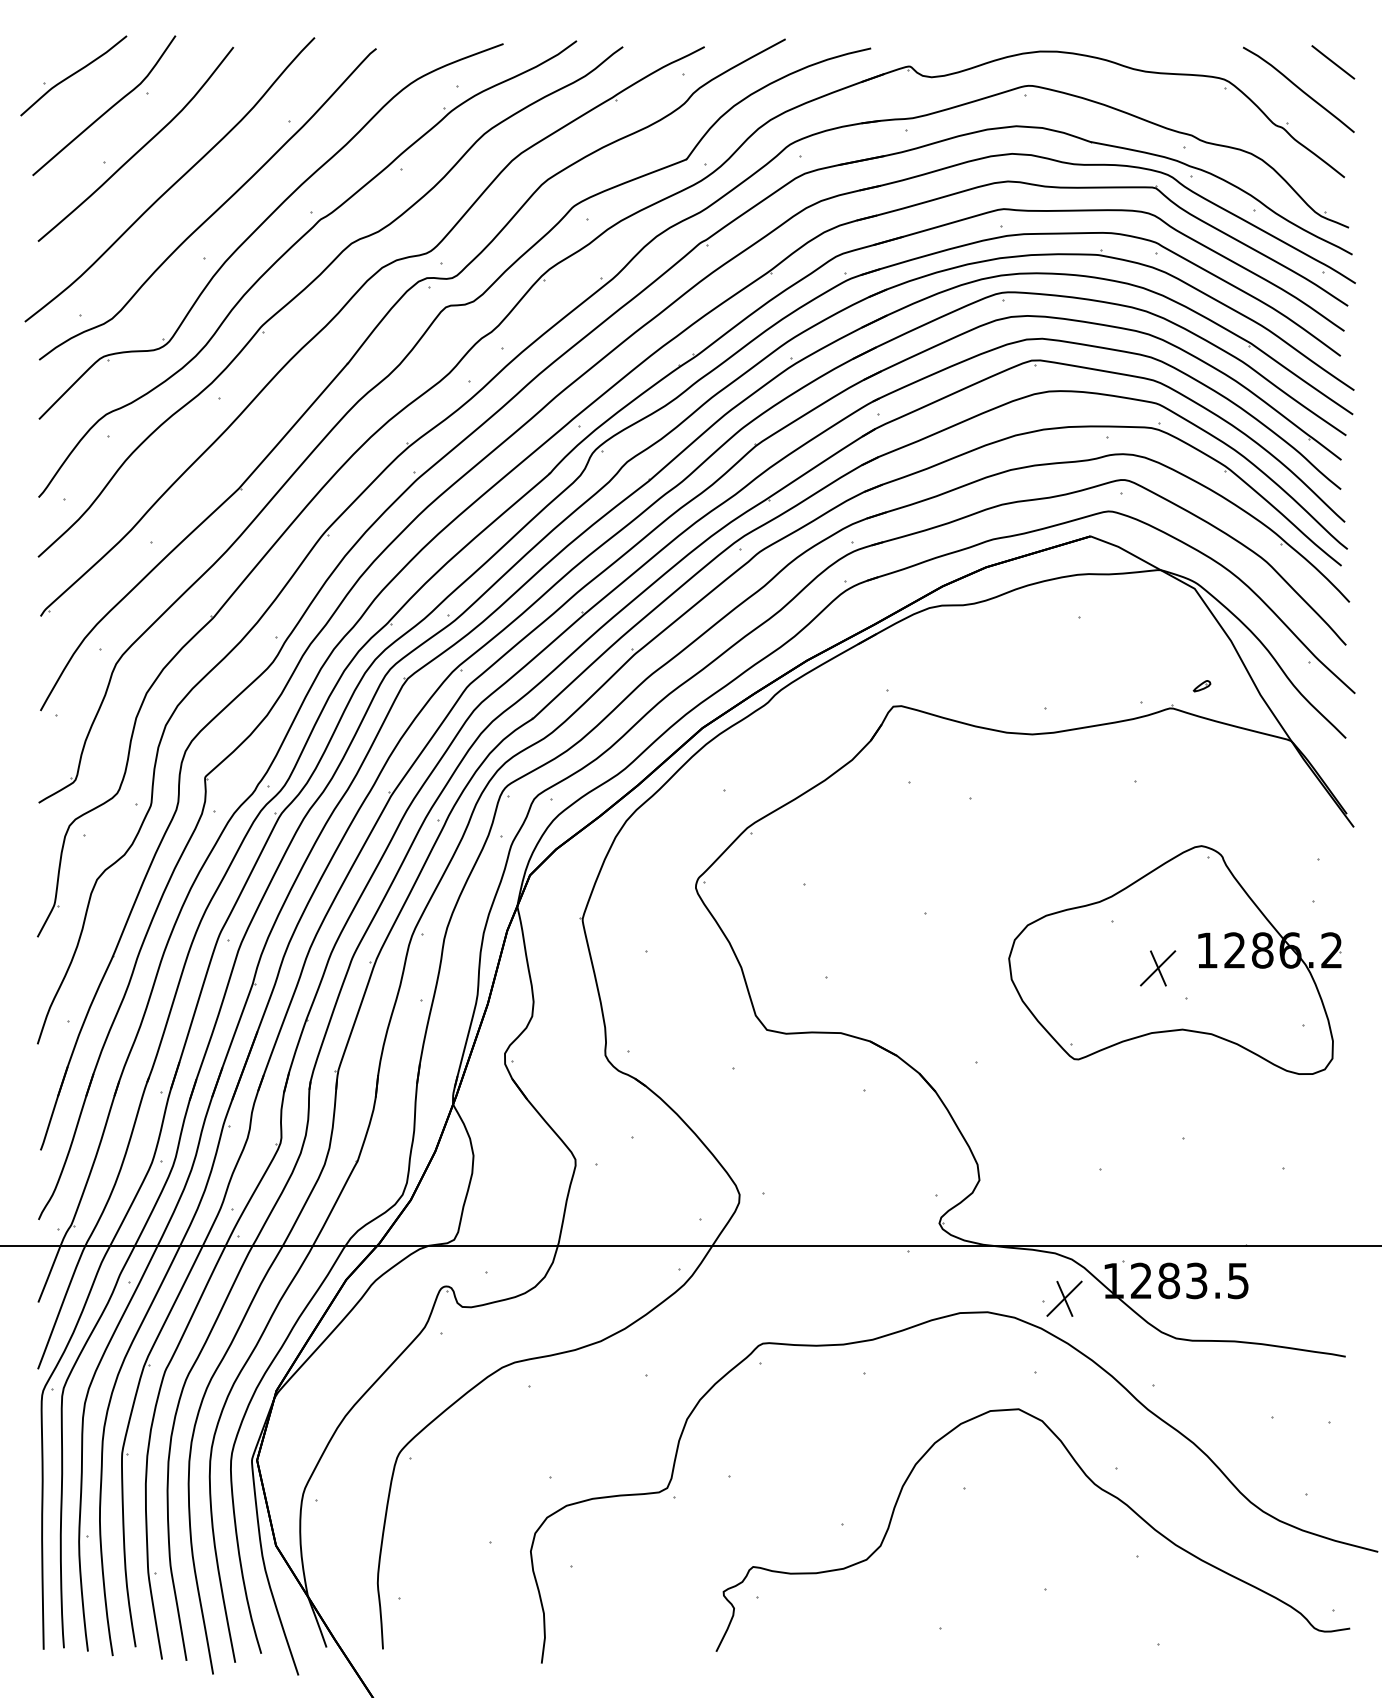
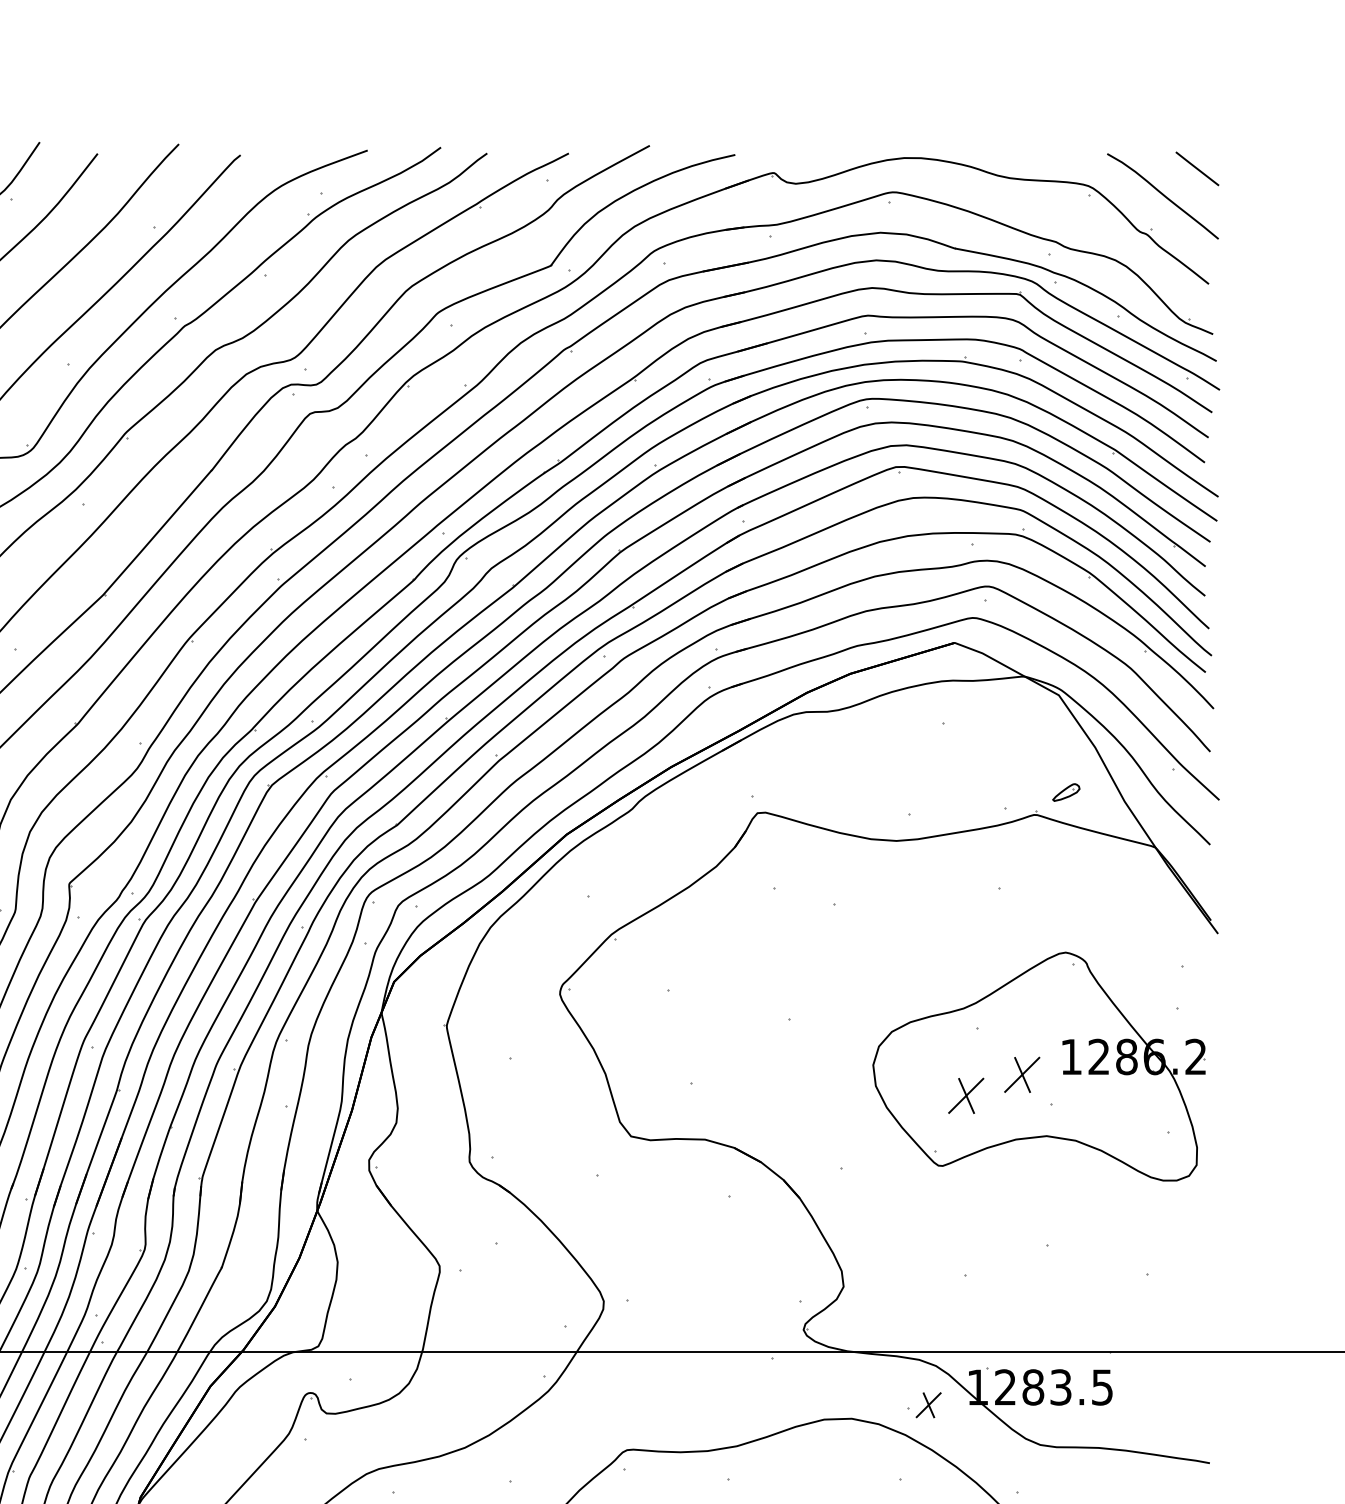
part: (1201, 686) -> (1065, 793), size x1.6
part: (1102, 989) -> (966, 1096), added
part: (1064, 1298) -> (928, 1405), size x0.7

